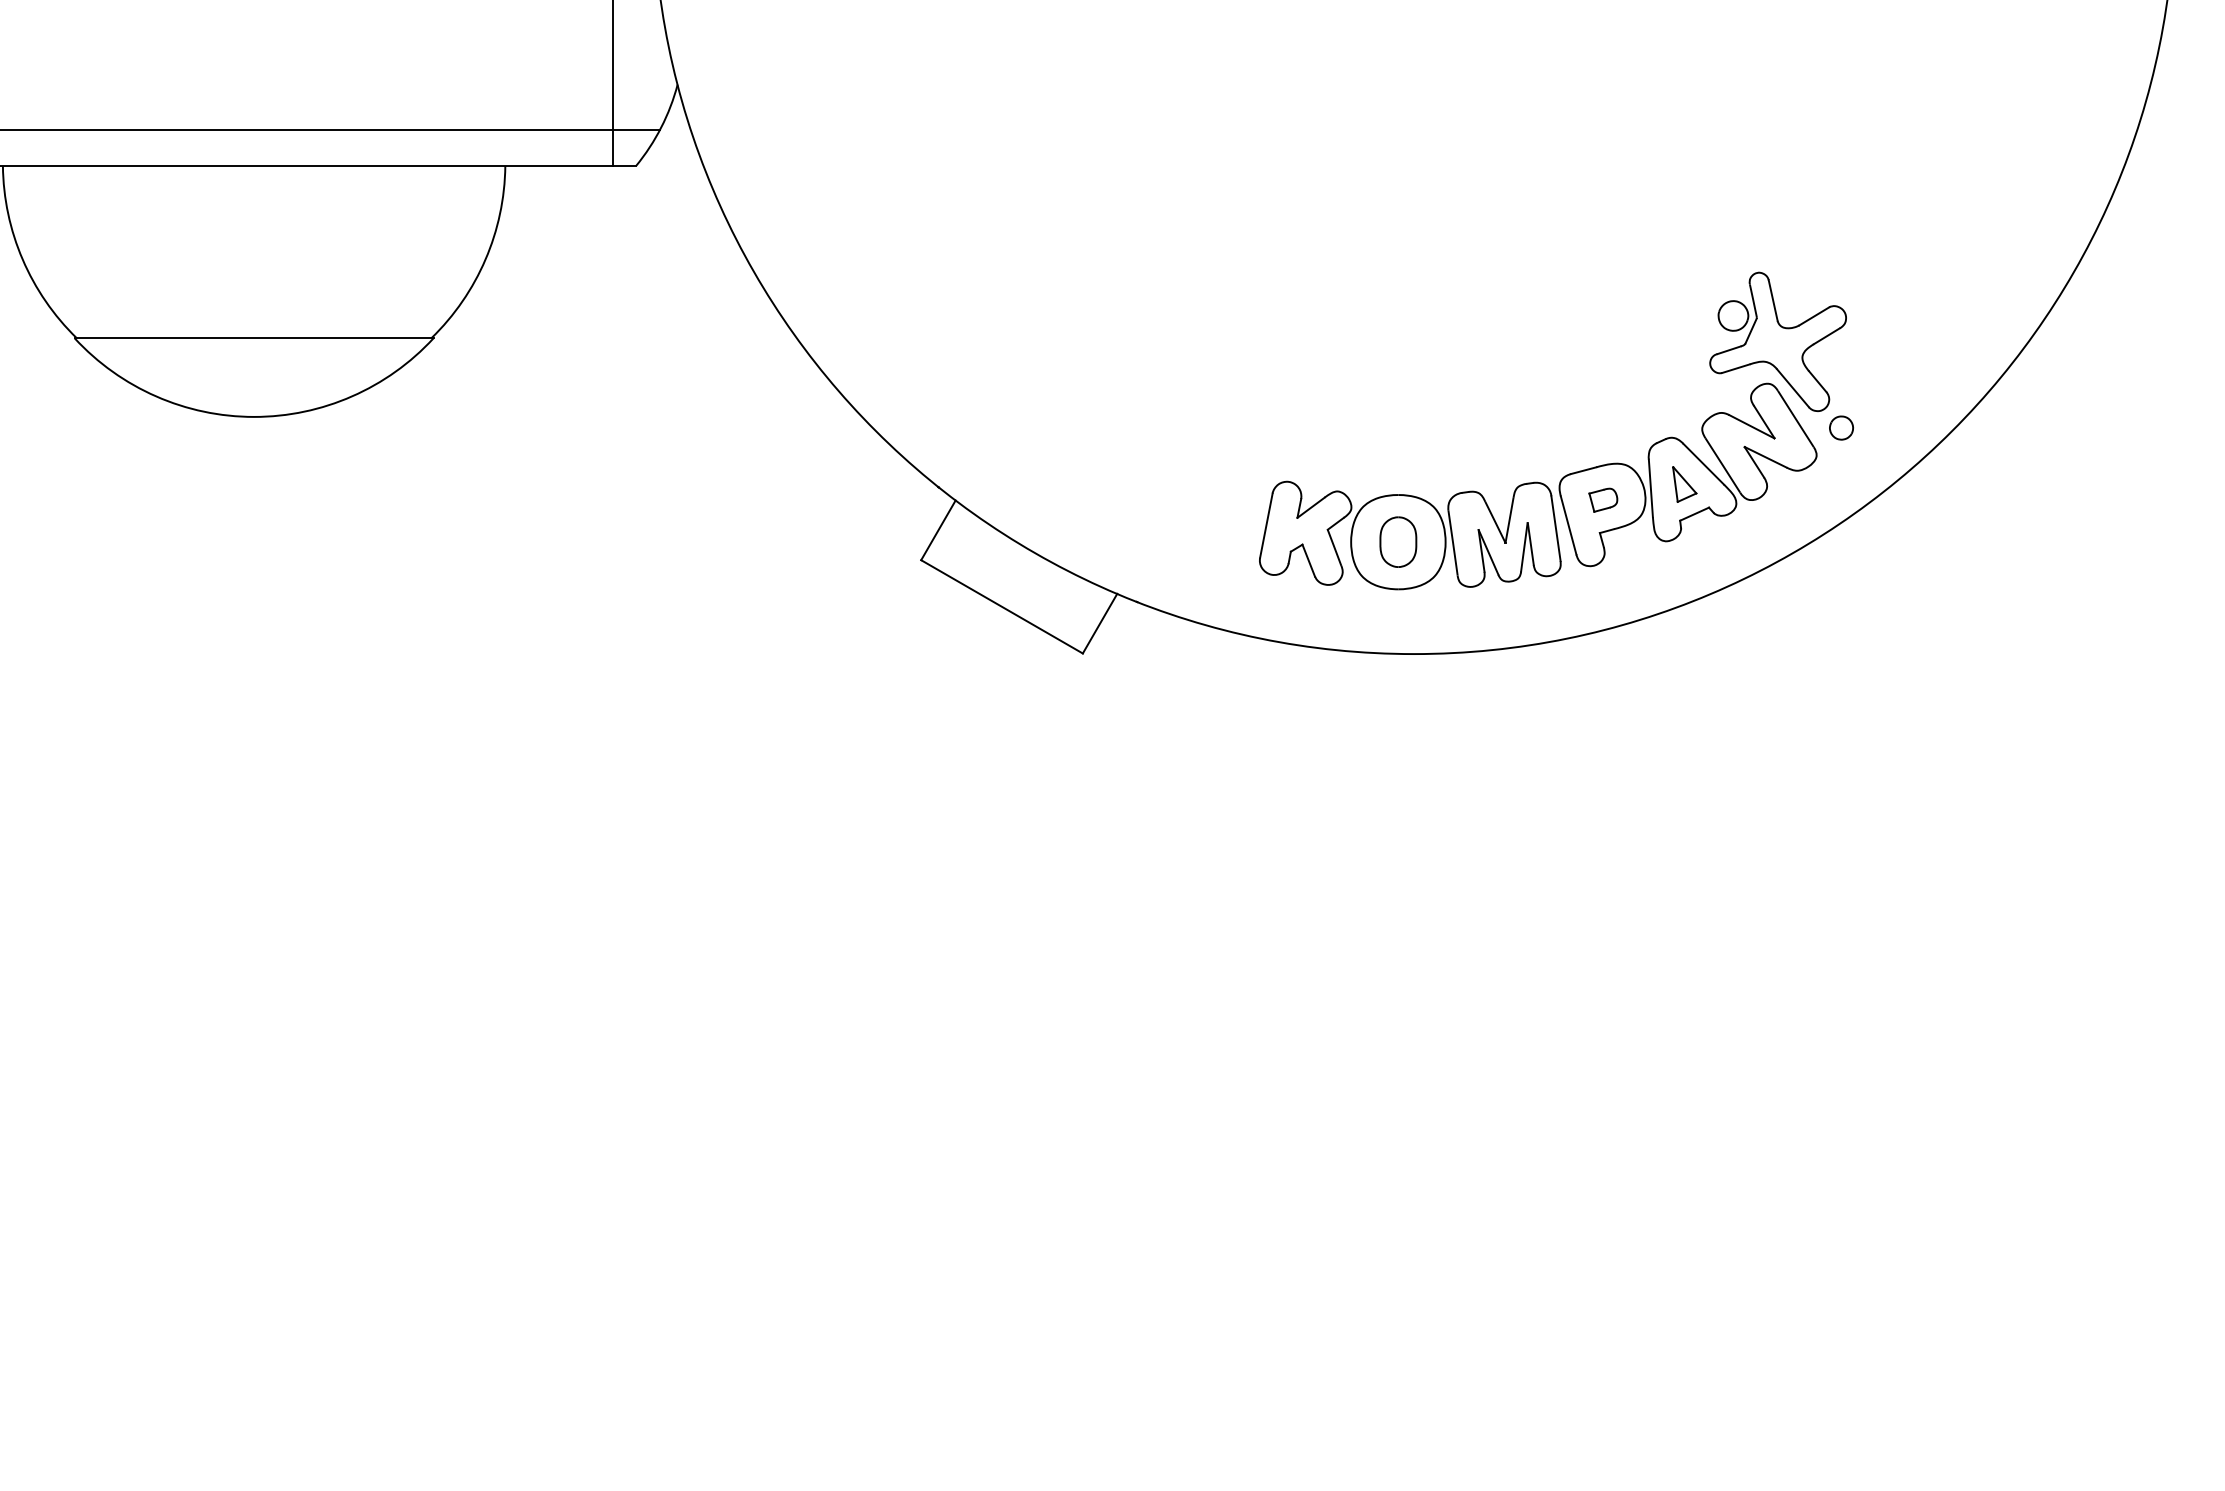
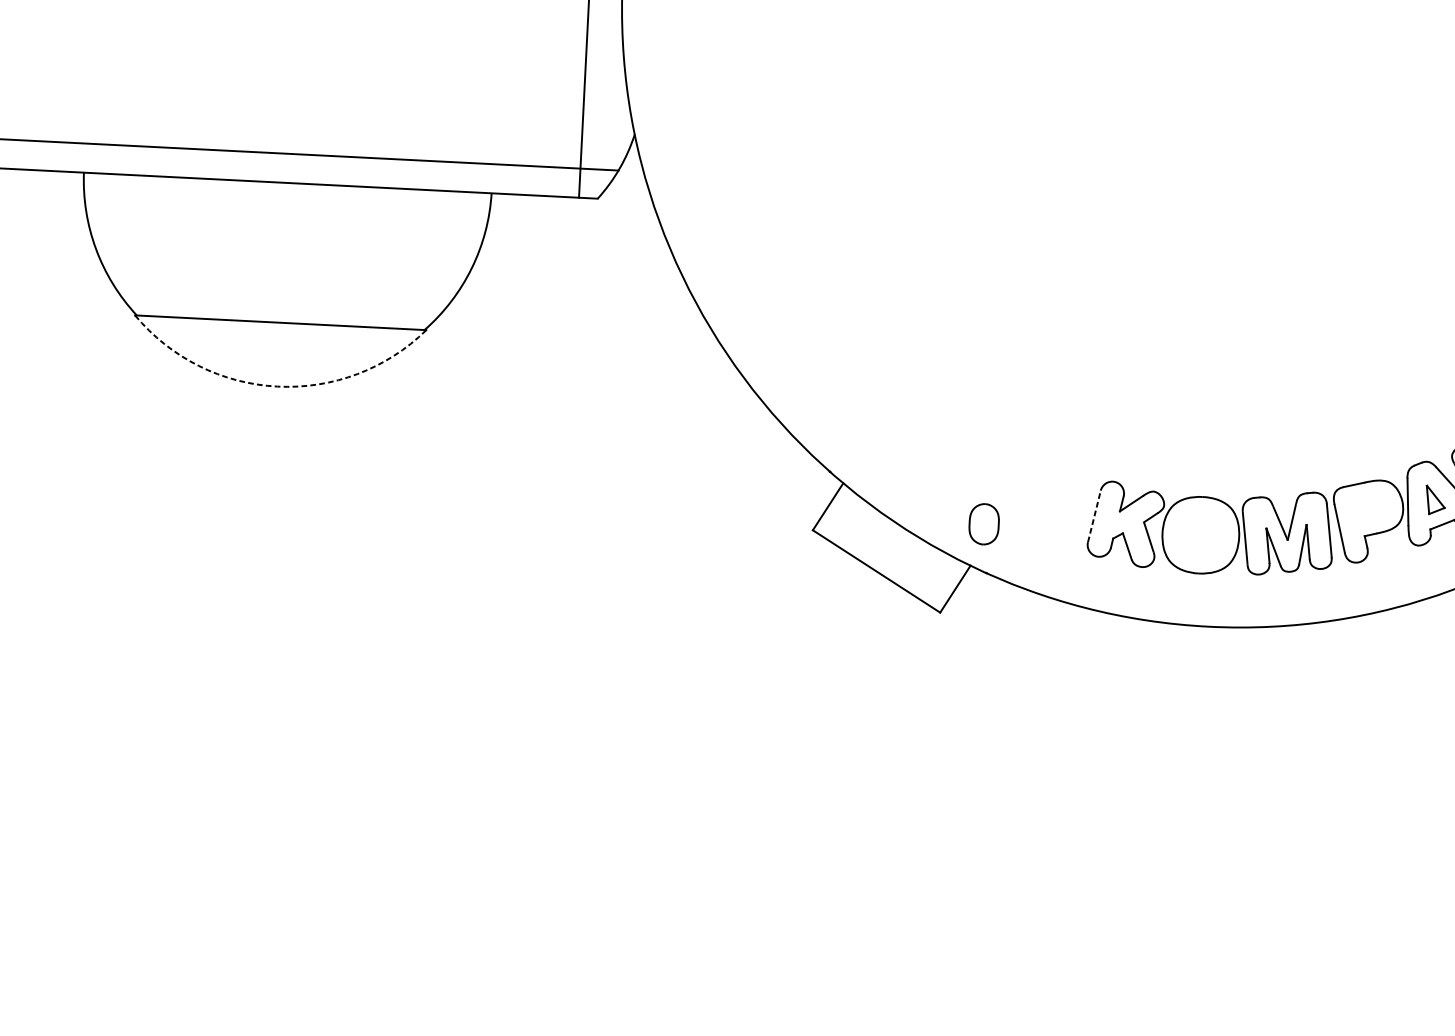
arc: (254, 416) -> (277, 386), solid -> dashed
part: (1603, 499) -> (1369, 509), removed
line: (1266, 525) -> (1094, 516), solid -> dashed
part: (1398, 541) -> (984, 523), moved

